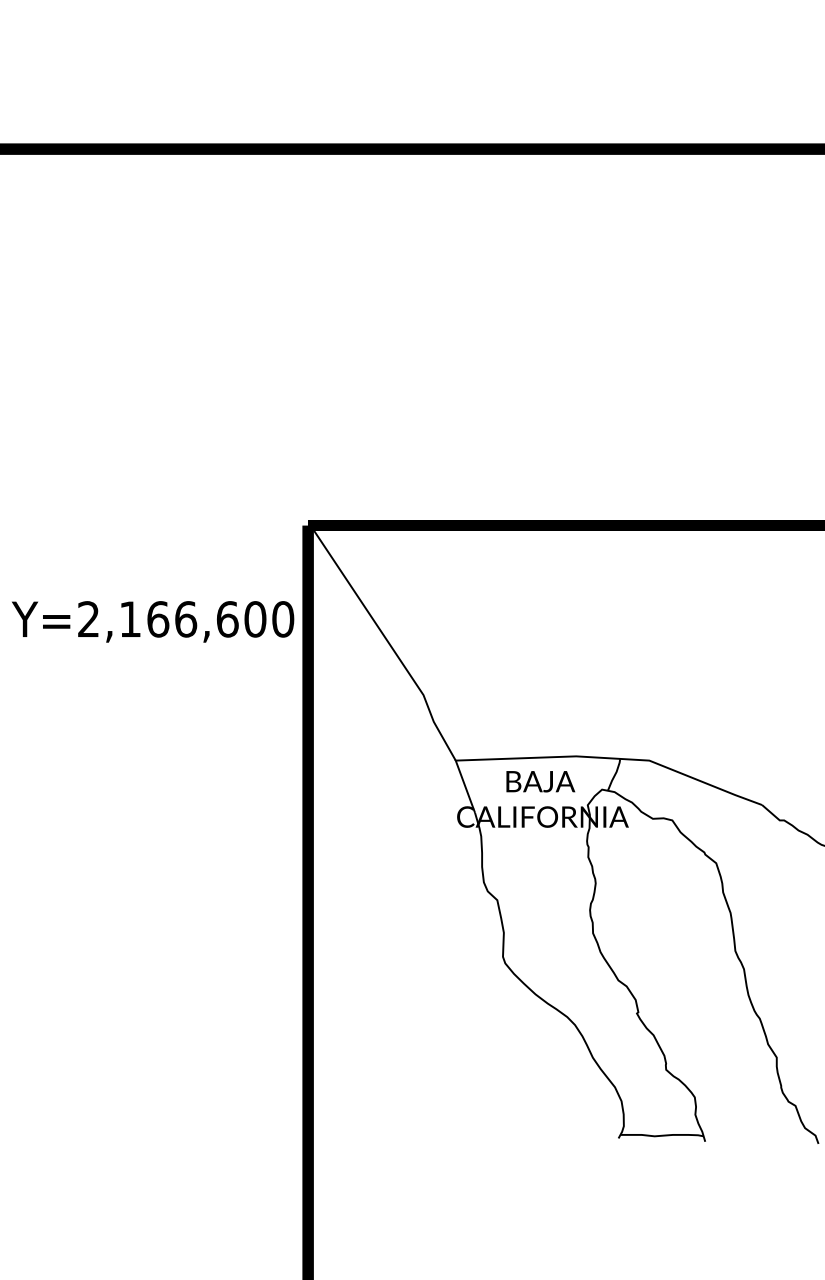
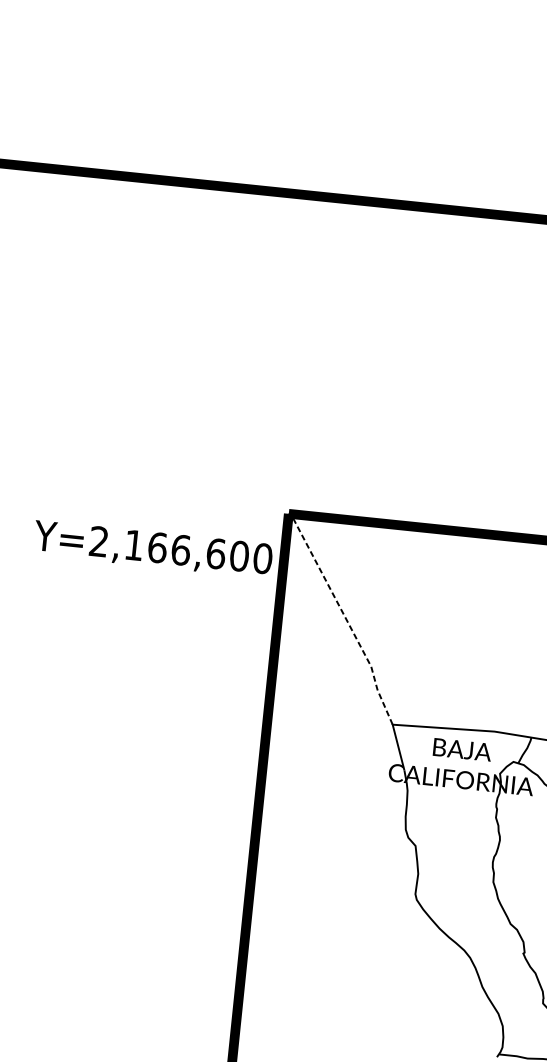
text: (153, 621) -> (153, 549), moved
line: (388, 641) -> (346, 618), solid -> dashed

